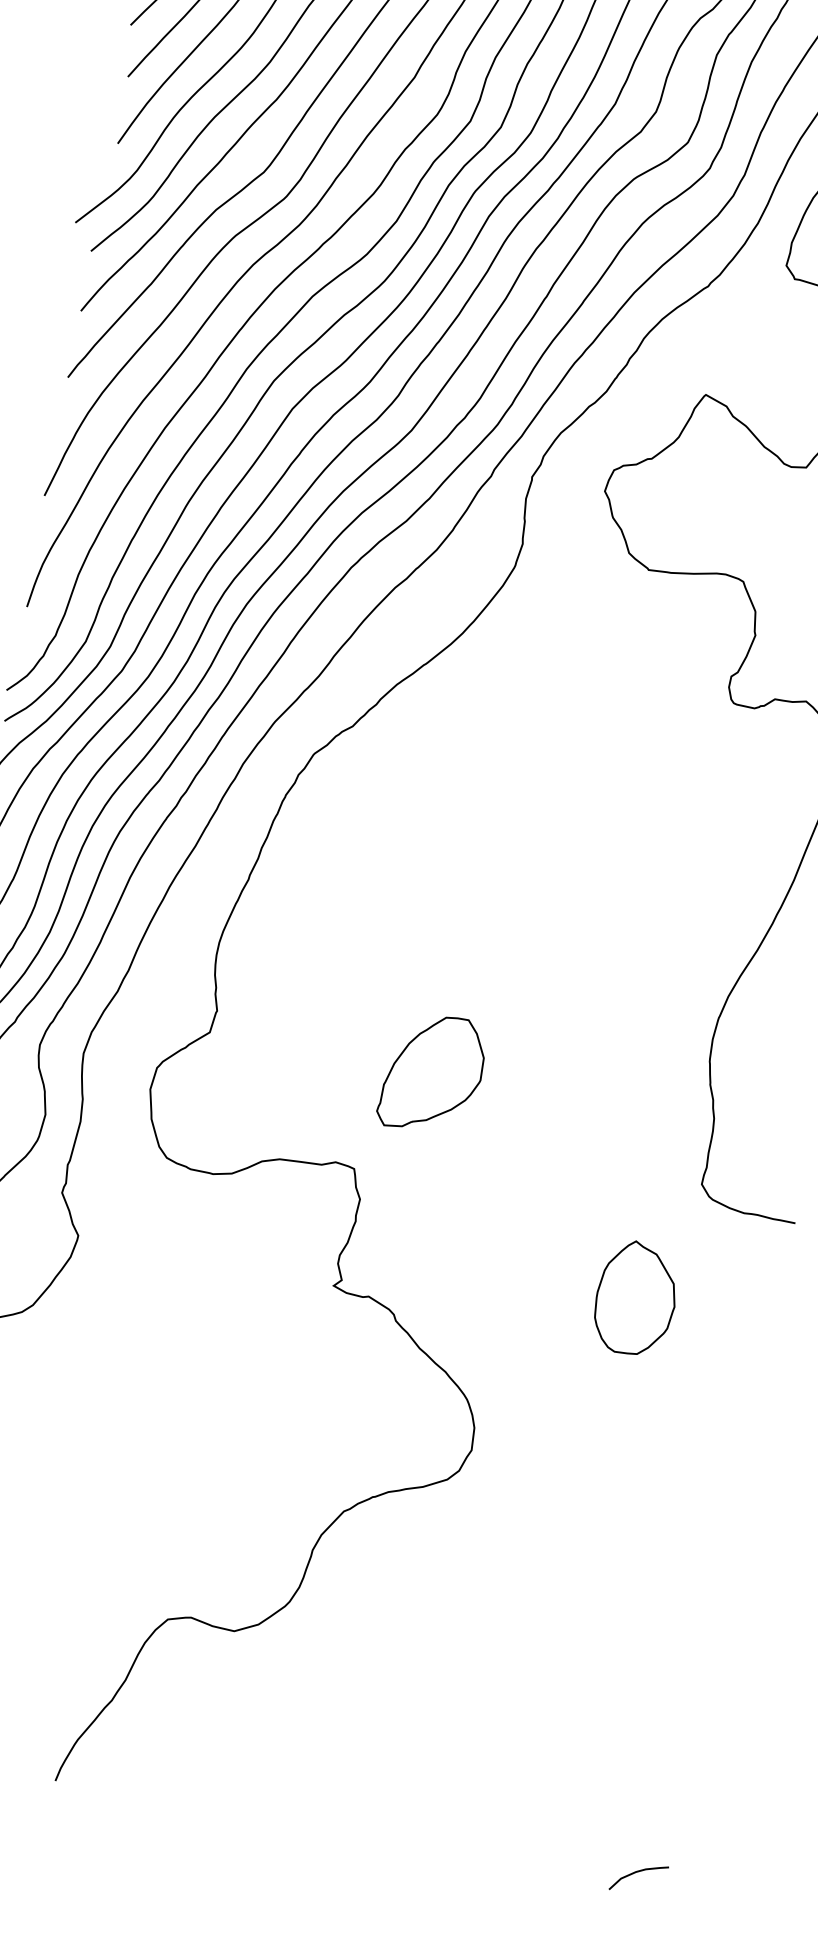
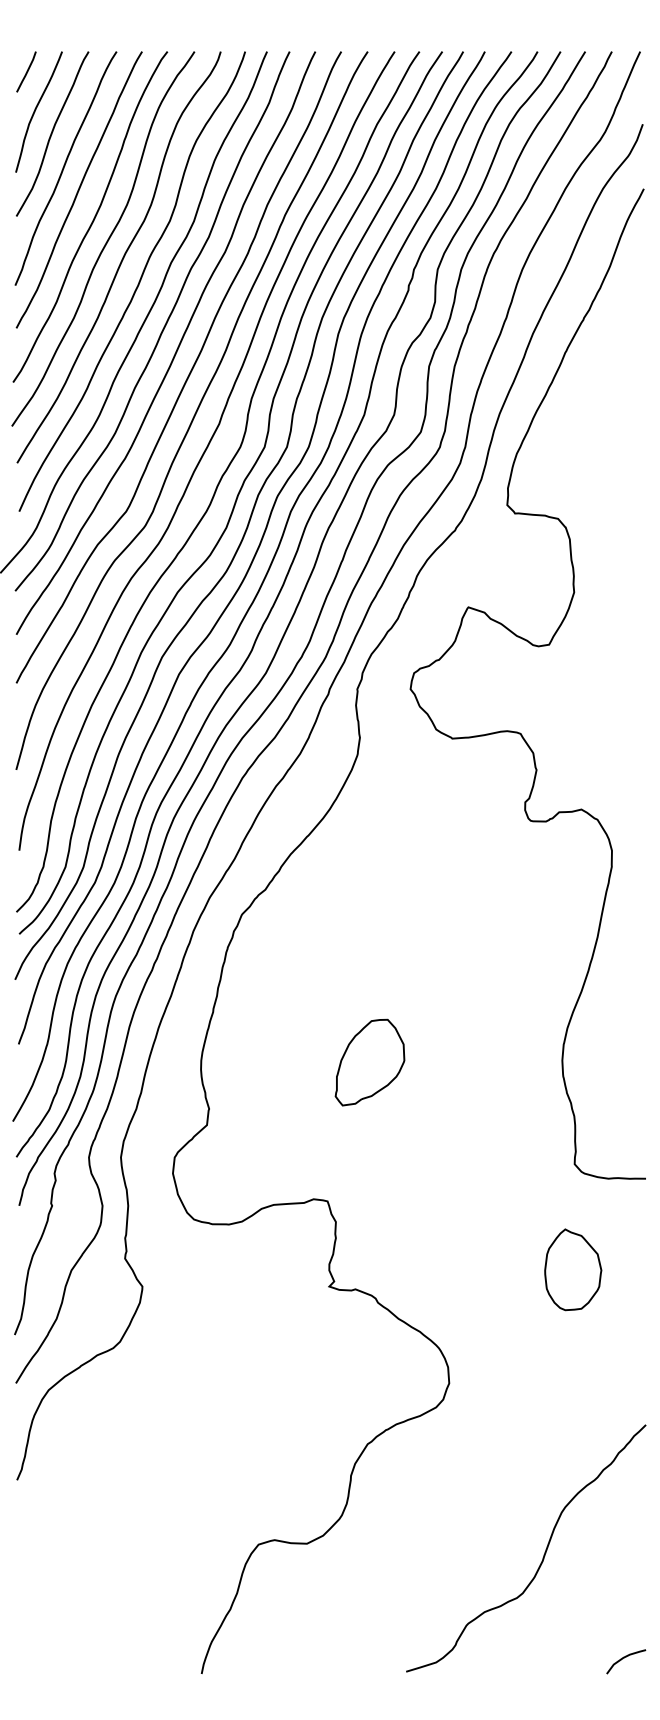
part: (432, 1073) -> (369, 1062), moved
part: (636, 1298) -> (573, 1269), moved
curve: (554, 1709) -> (543, 1554), added

